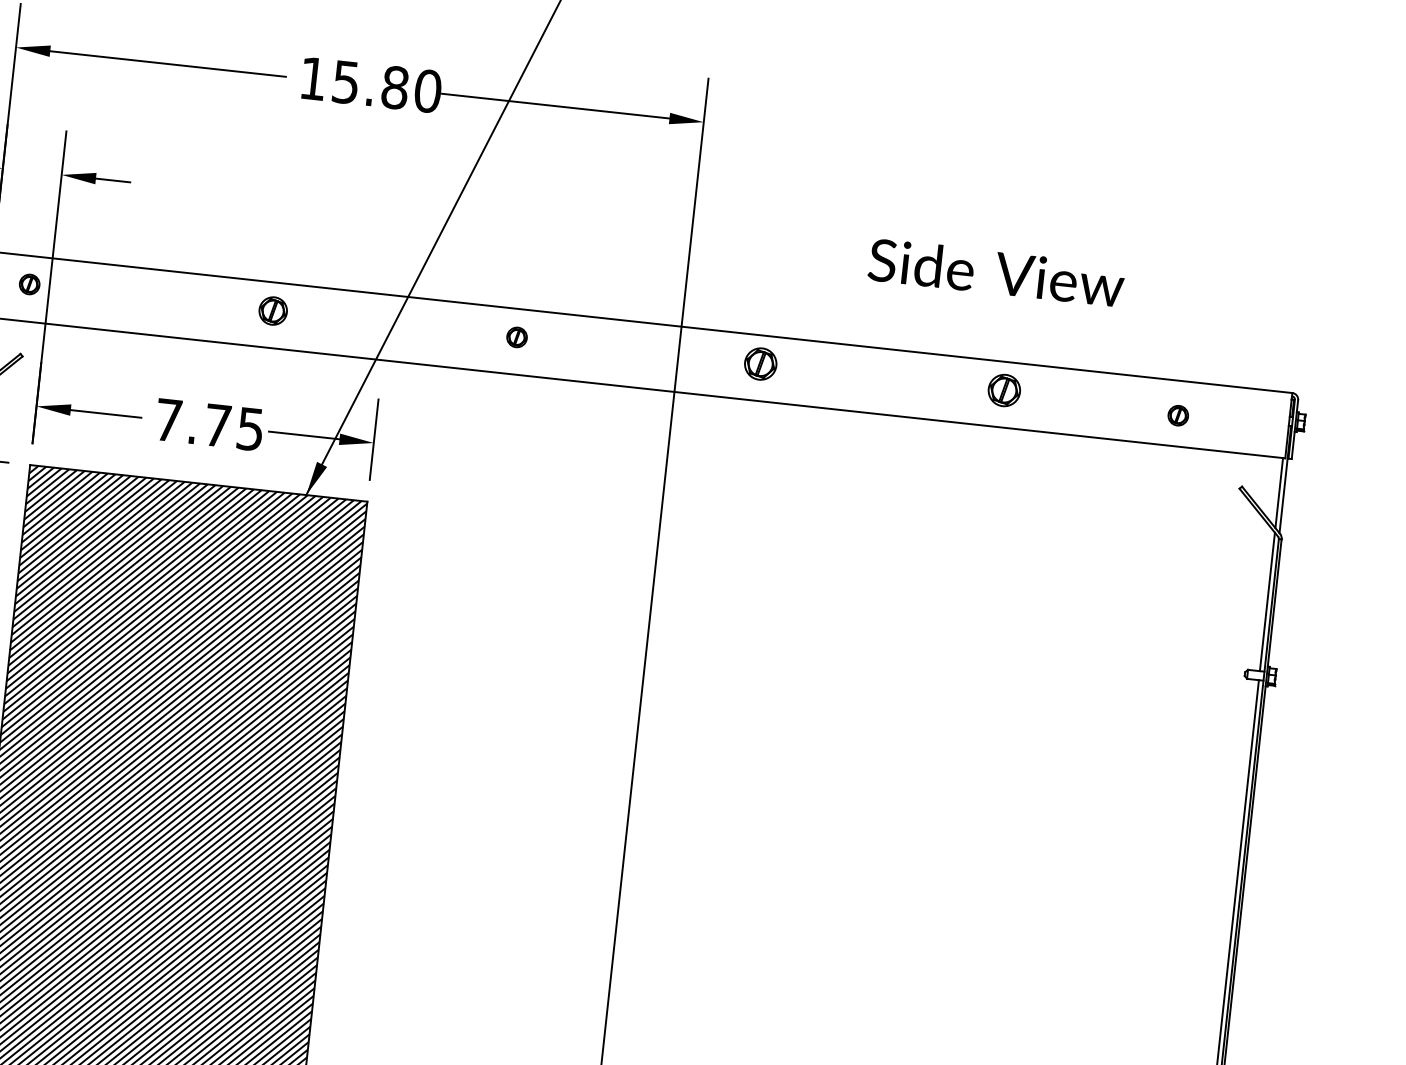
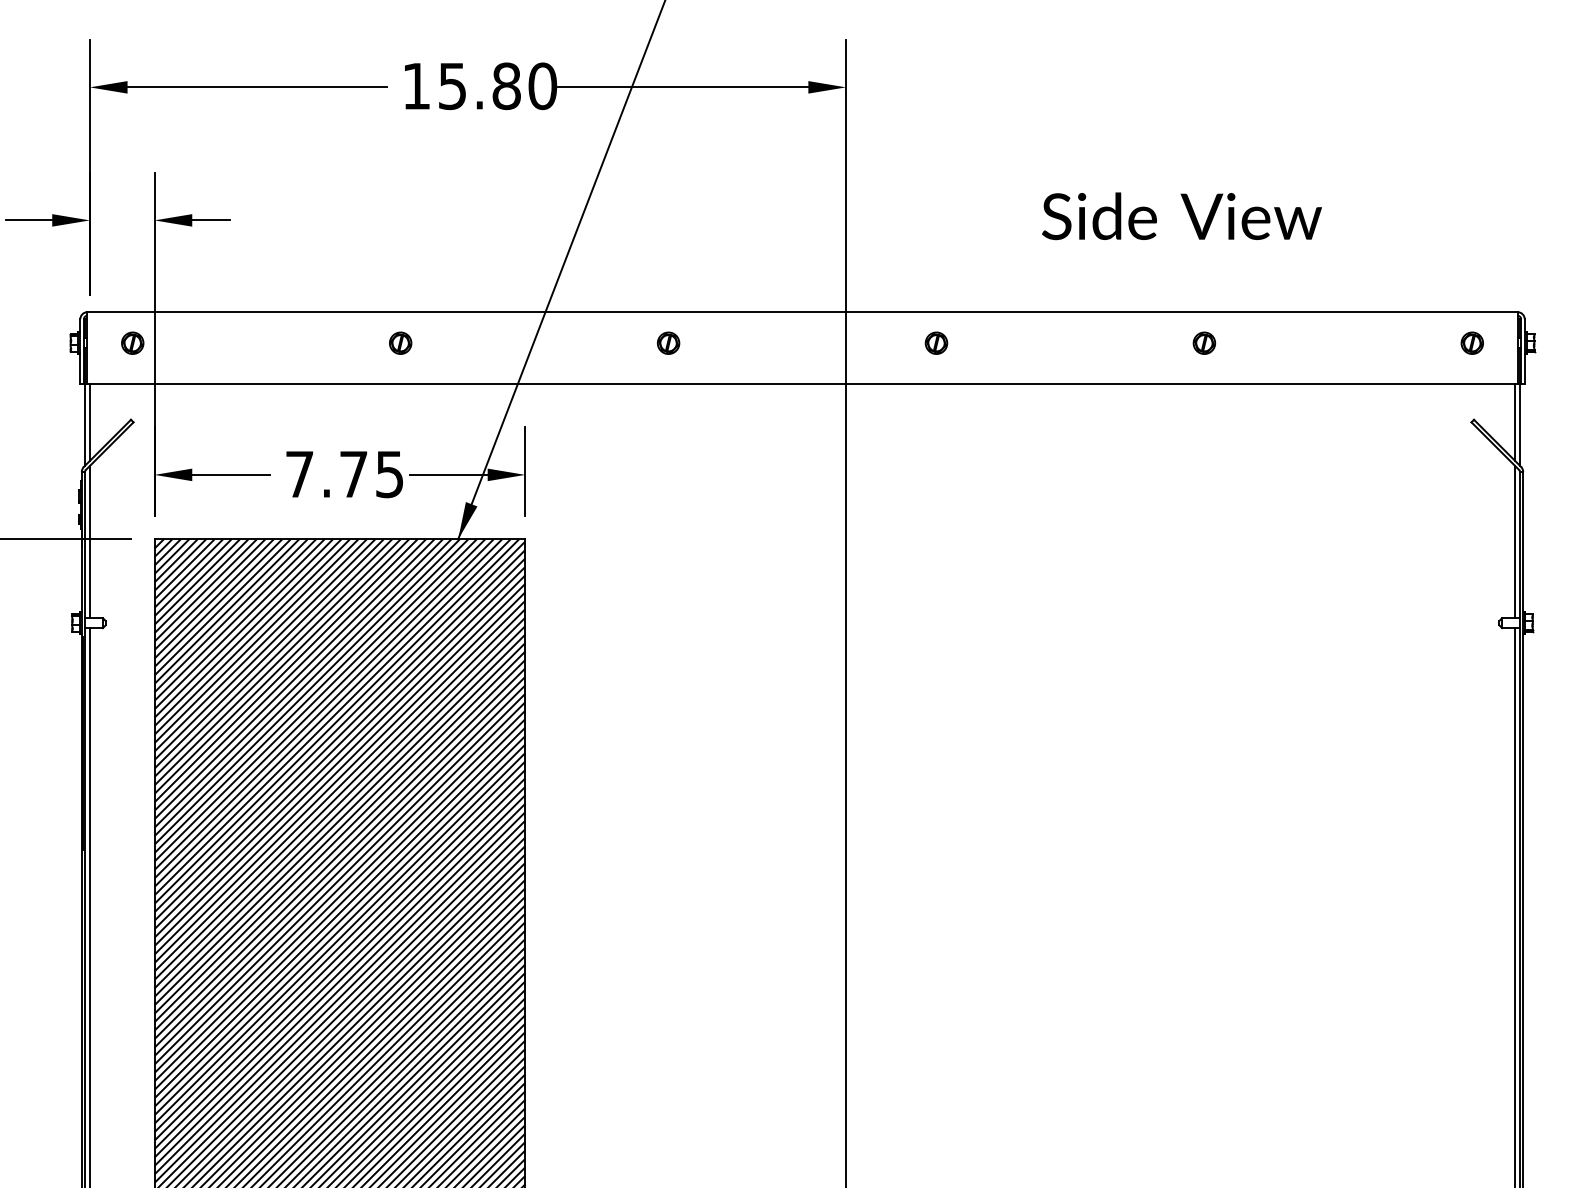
part: (273, 310) -> (400, 342), size x0.71
part: (760, 363) -> (936, 342), size x0.62
part: (1004, 389) -> (1204, 342), size x0.62
part: (1177, 414) -> (1471, 342), moved

